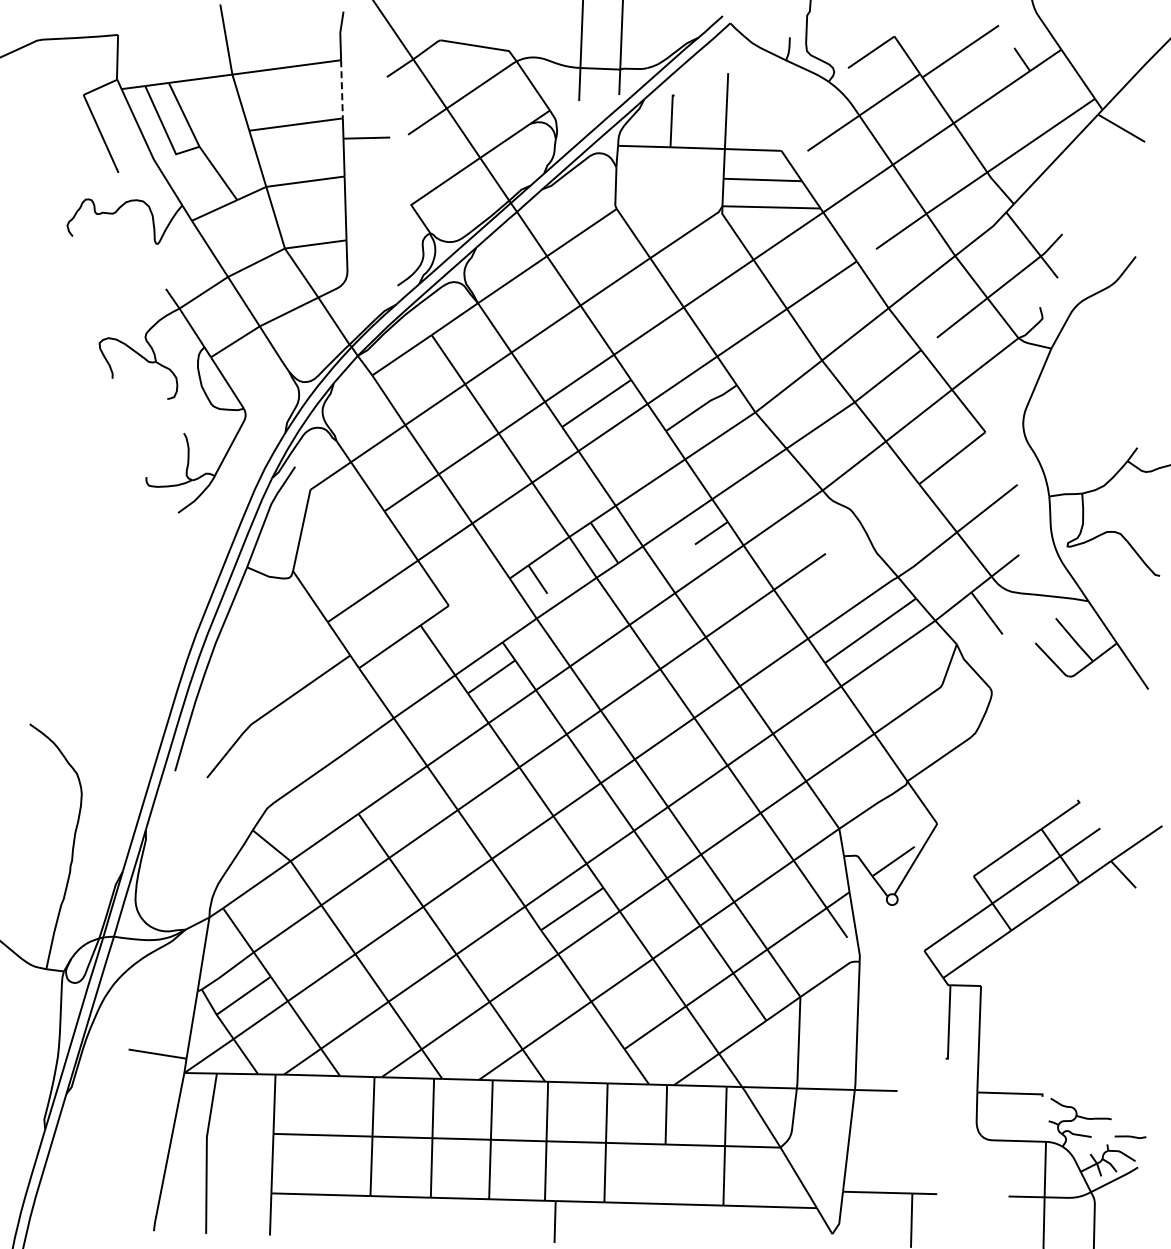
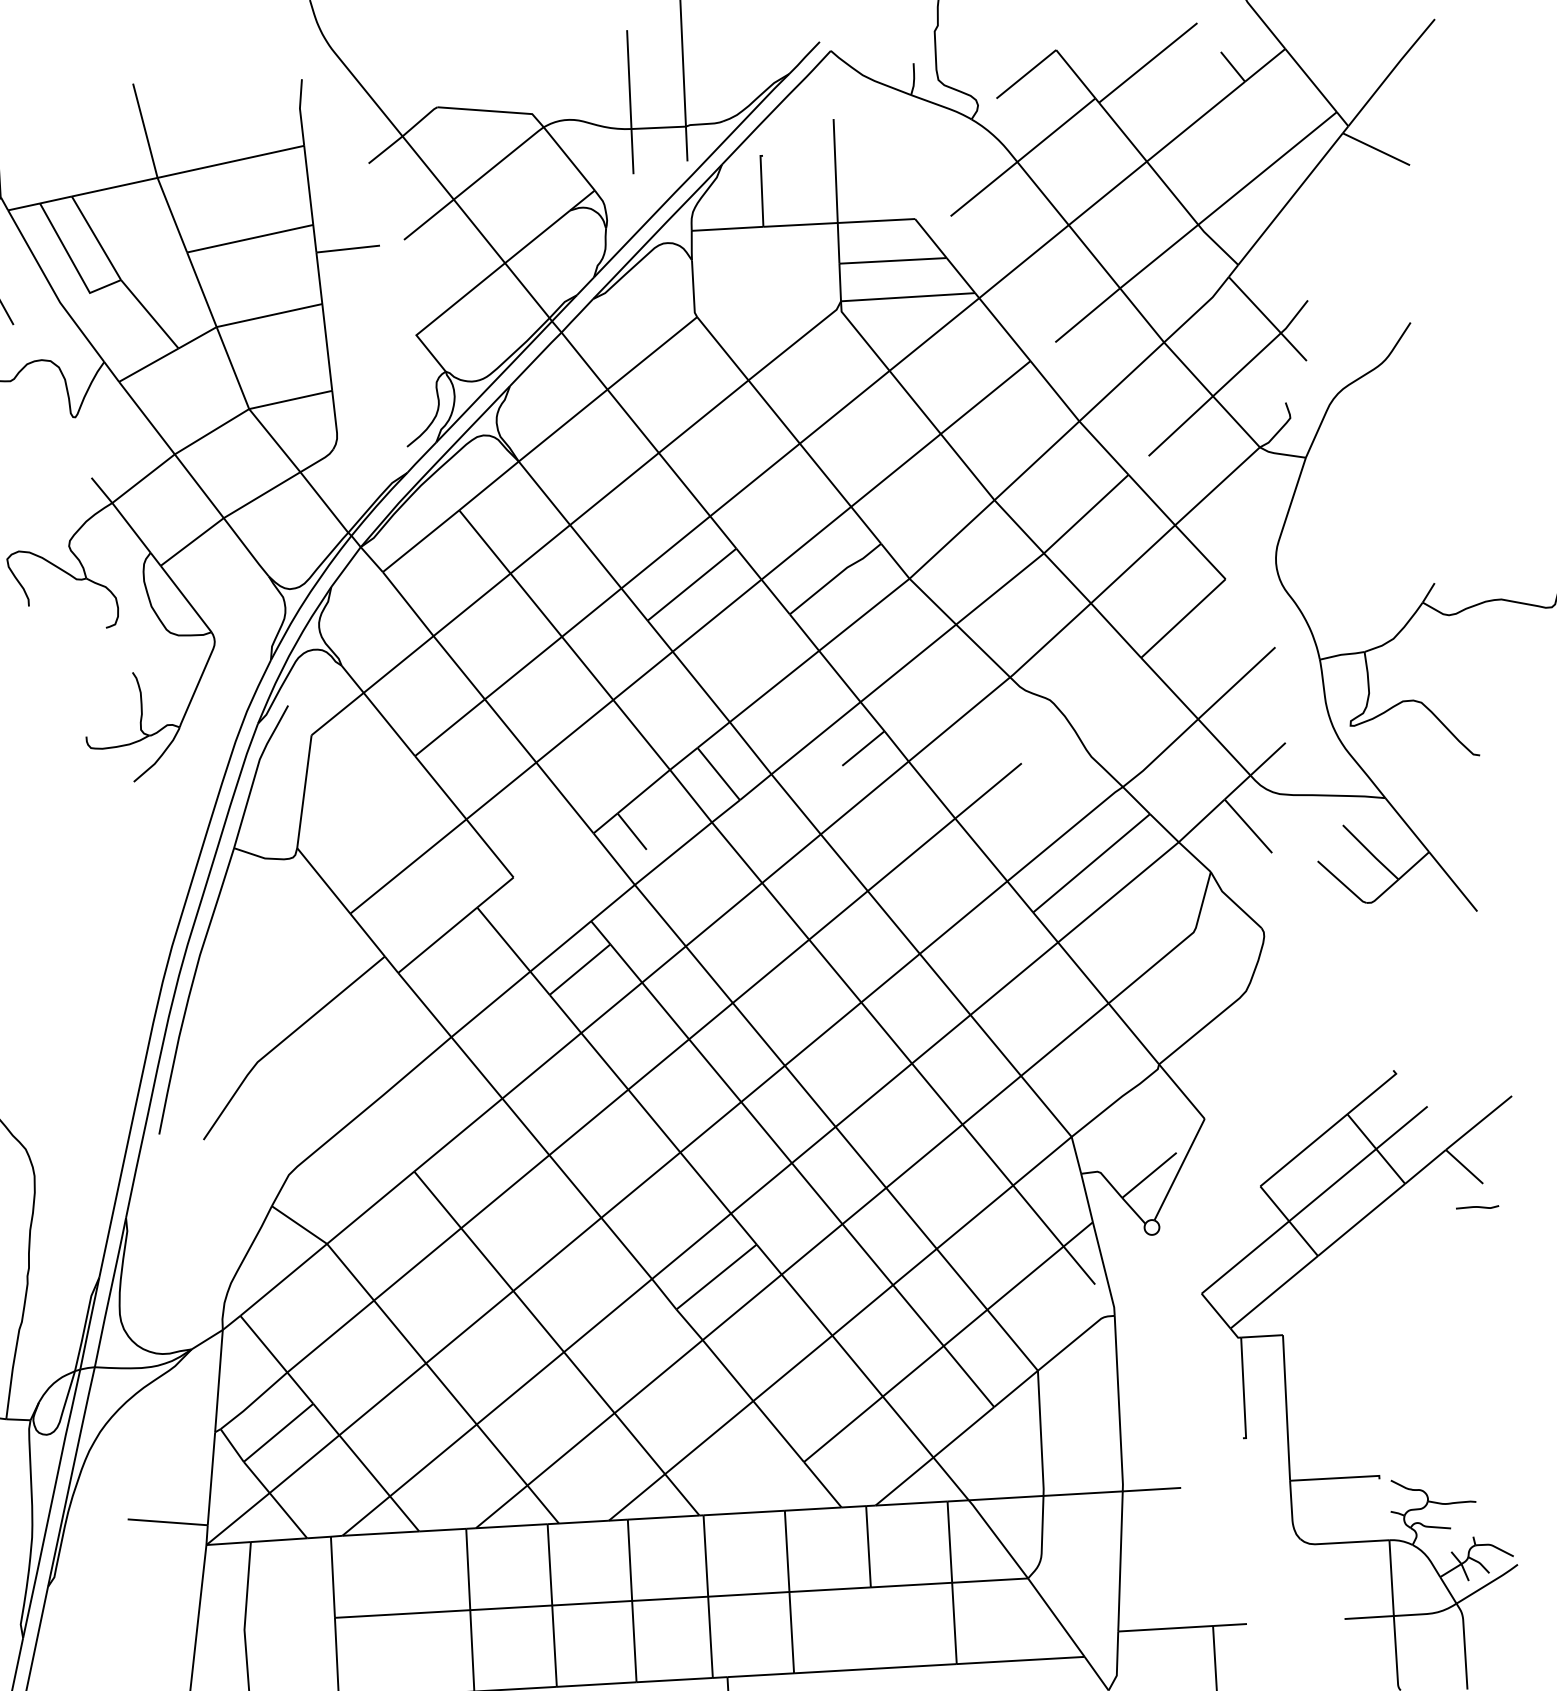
line: (342, 89) -> (309, 185), dashed -> solid
line: (1130, 1136) -> (1477, 1206), moved

